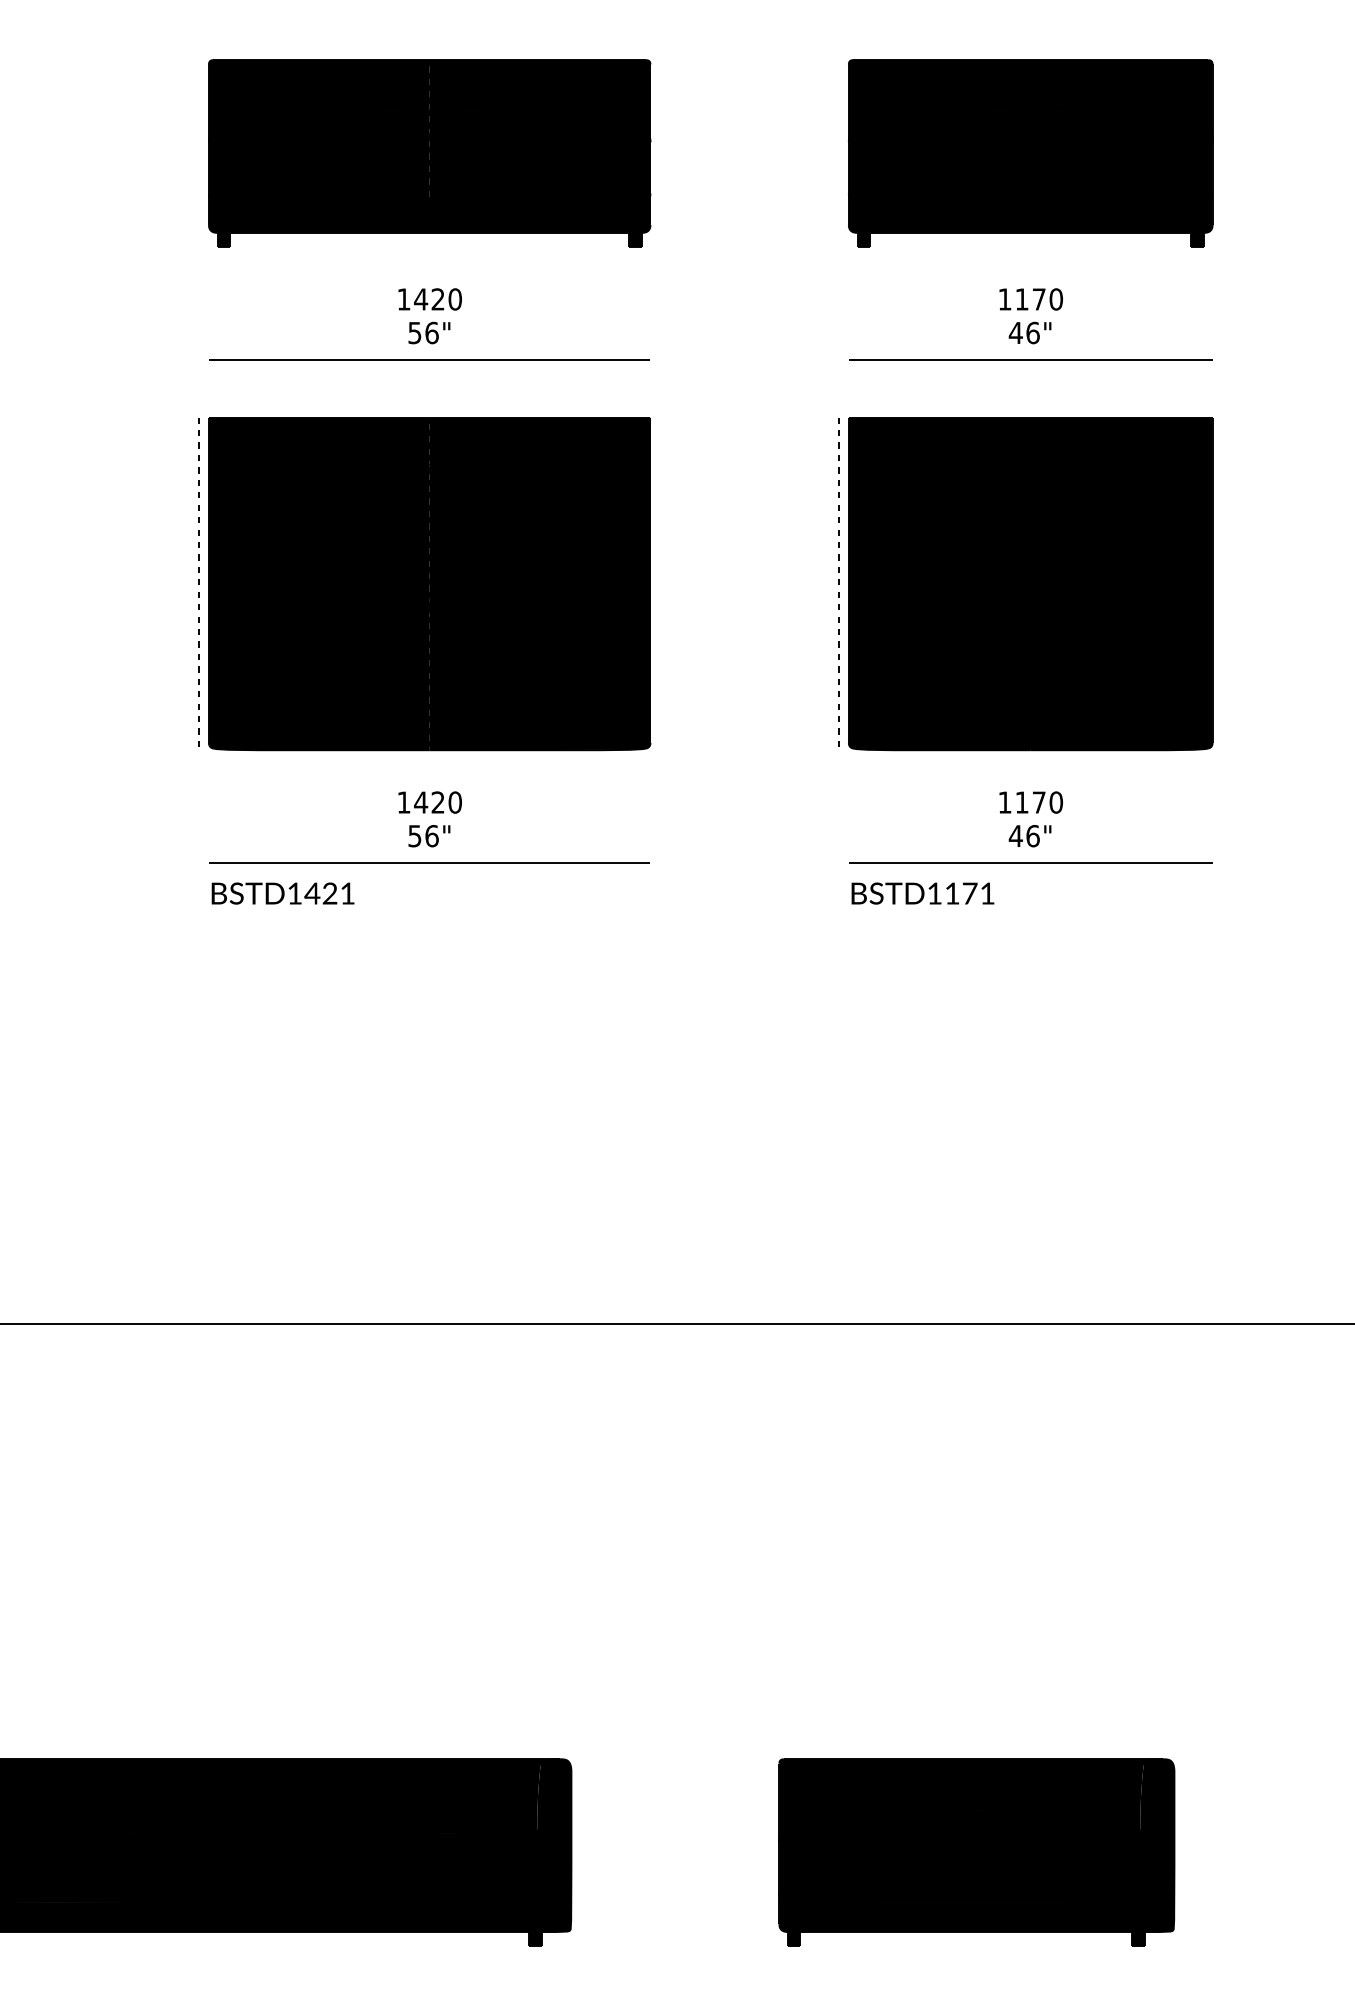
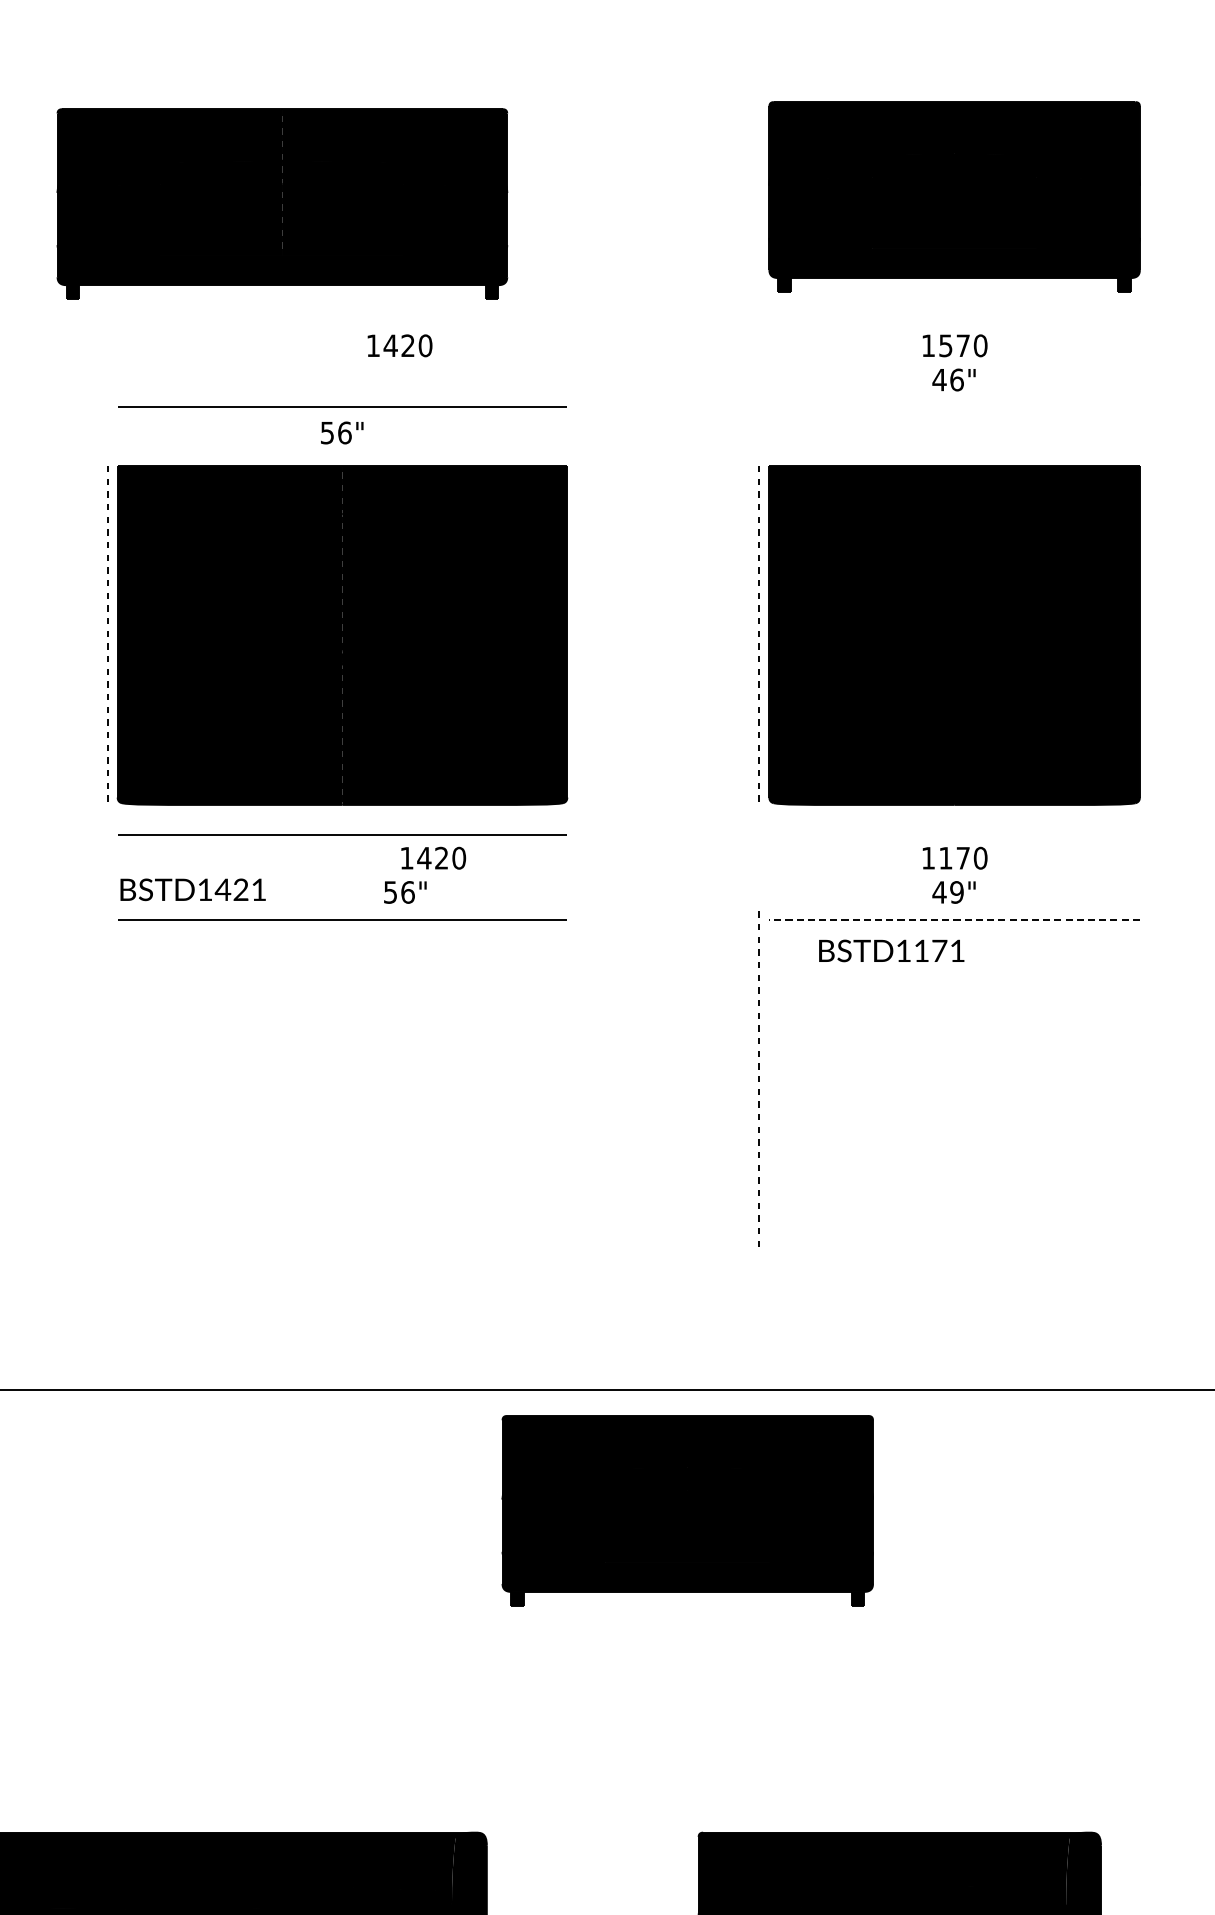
part: (429, 153) -> (282, 204), moved
text: (429, 299) -> (399, 345), moved
text: (1021, 299) -> (945, 345), 1170 -> 1570
text: (429, 332) -> (342, 432), moved
line: (1030, 359) -> (954, 406), removed
line: (429, 779) -> (342, 834), added
text: (429, 802) -> (432, 858), moved
text: (429, 836) -> (405, 892), moved
text: (1032, 836) -> (956, 892), 46" -> 49"
line: (1030, 862) -> (954, 919), solid -> dashed
text: (282, 893) -> (192, 889), moved
text: (922, 893) -> (891, 950), moved
line: (838, 1019) -> (758, 1079), added
part: (768, 1443) -> (687, 1511), added

